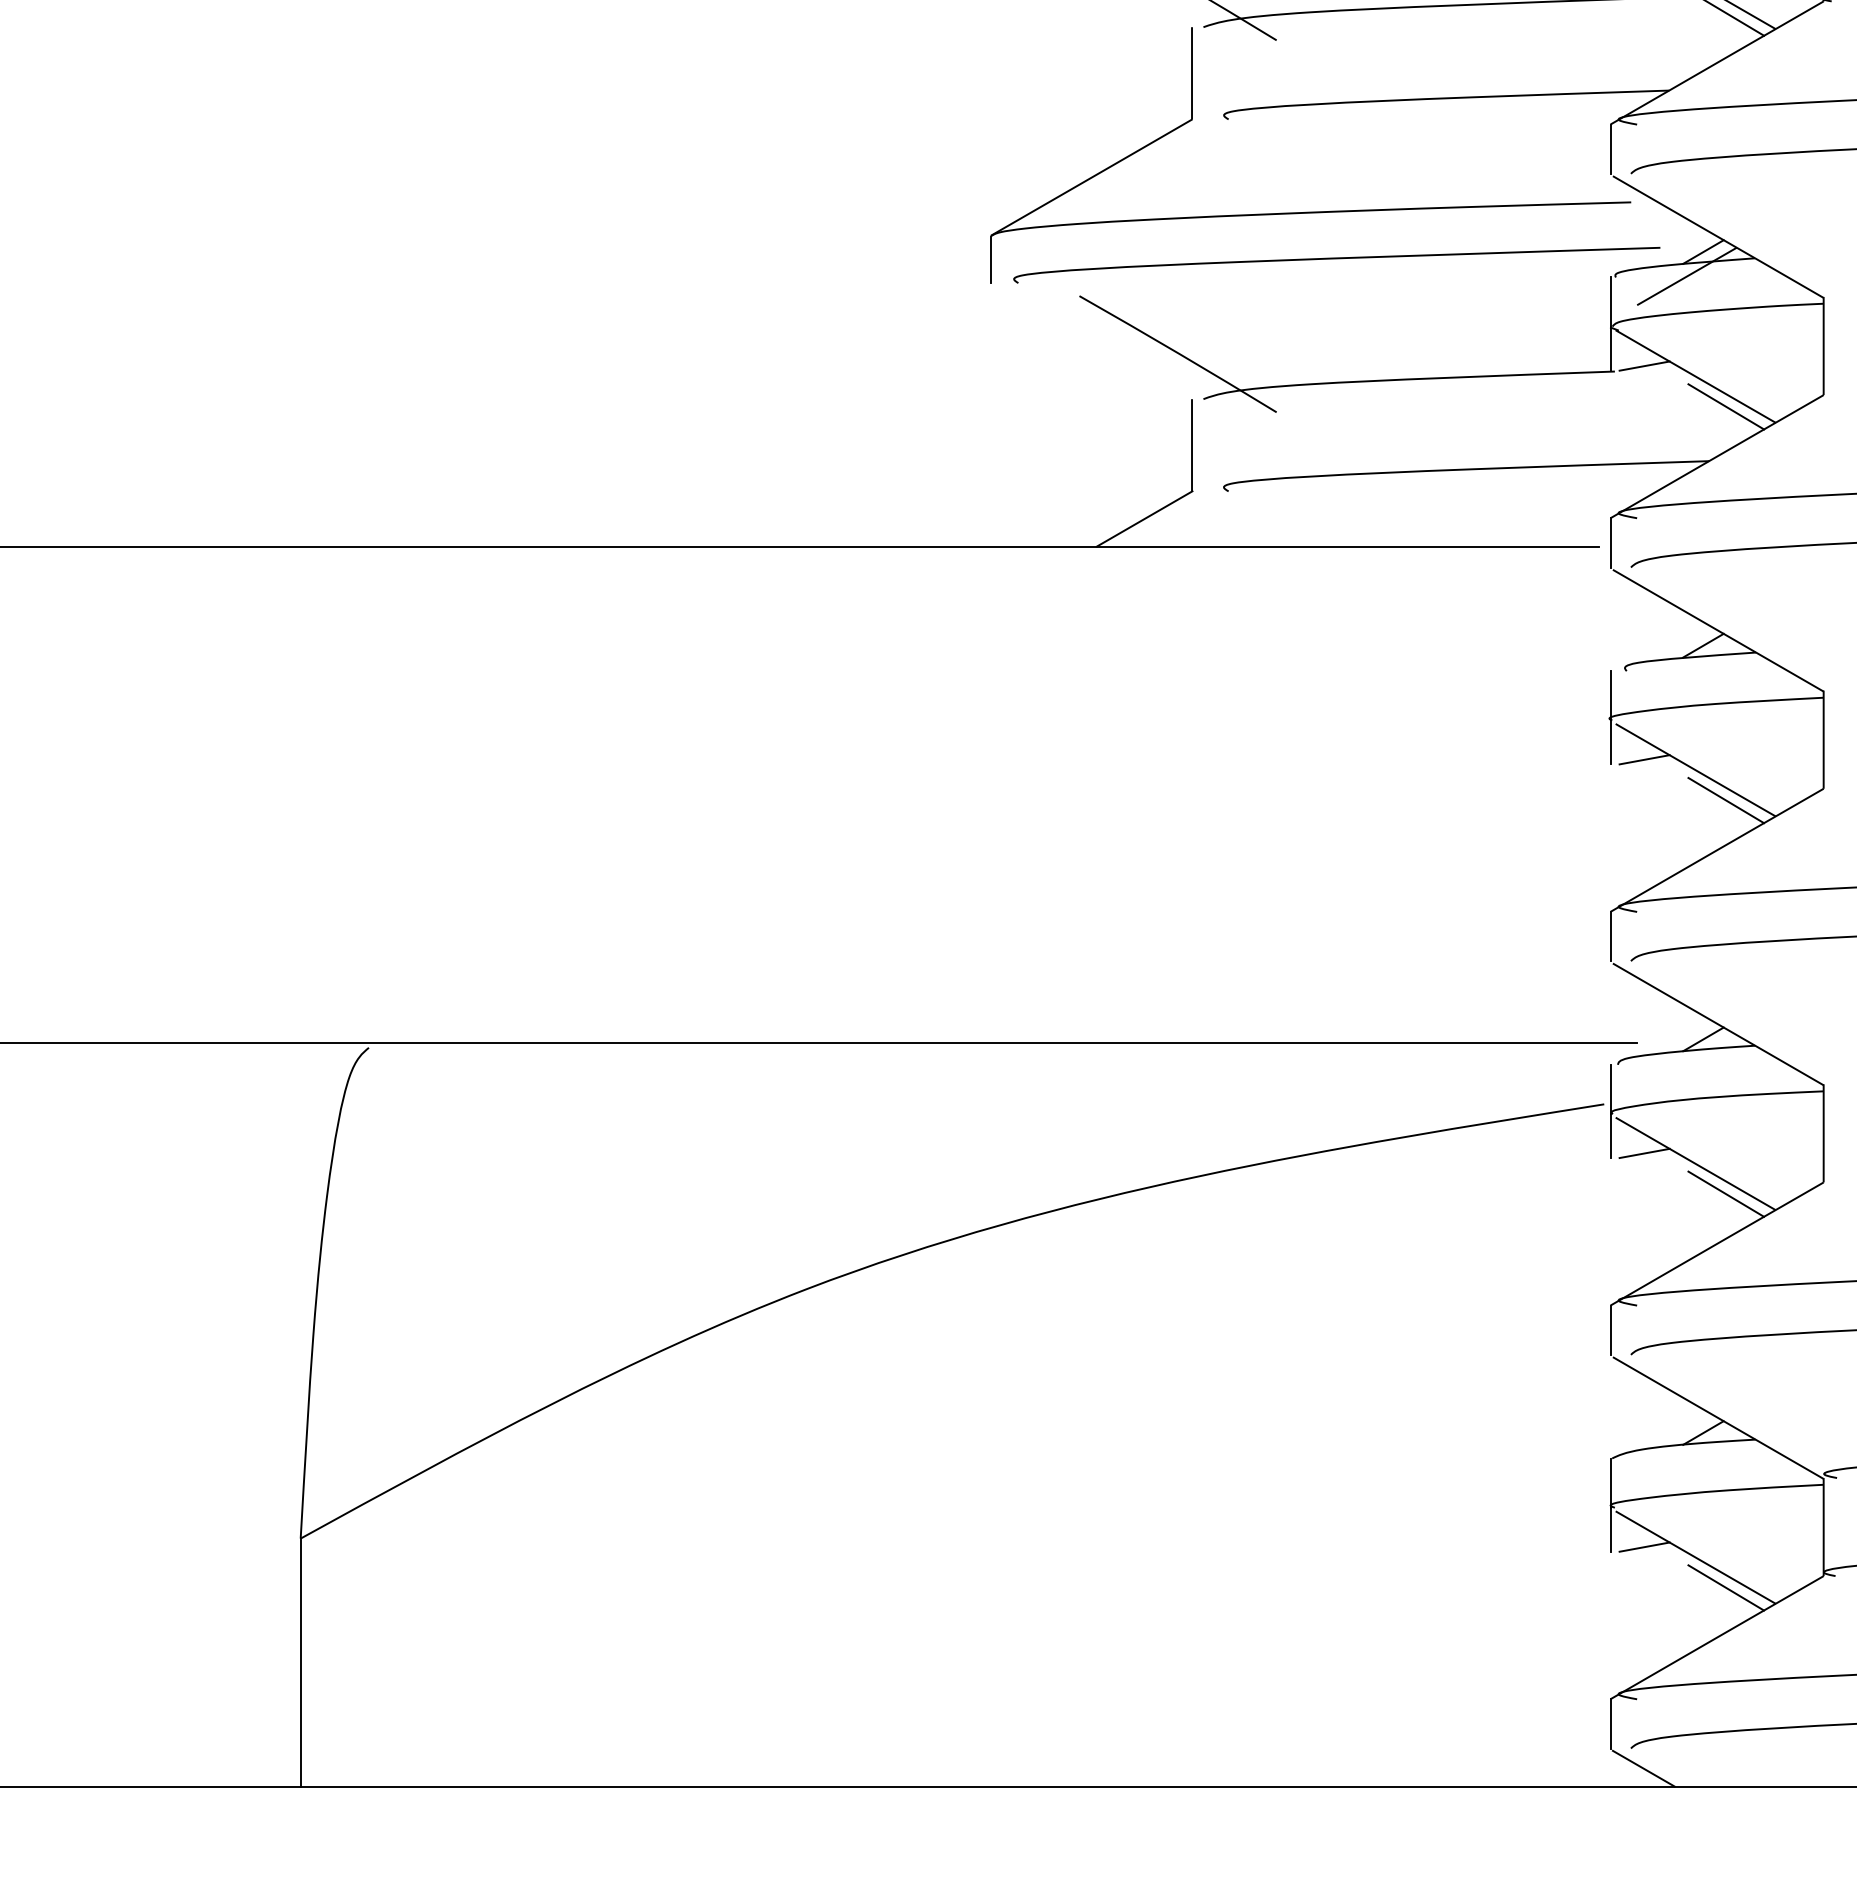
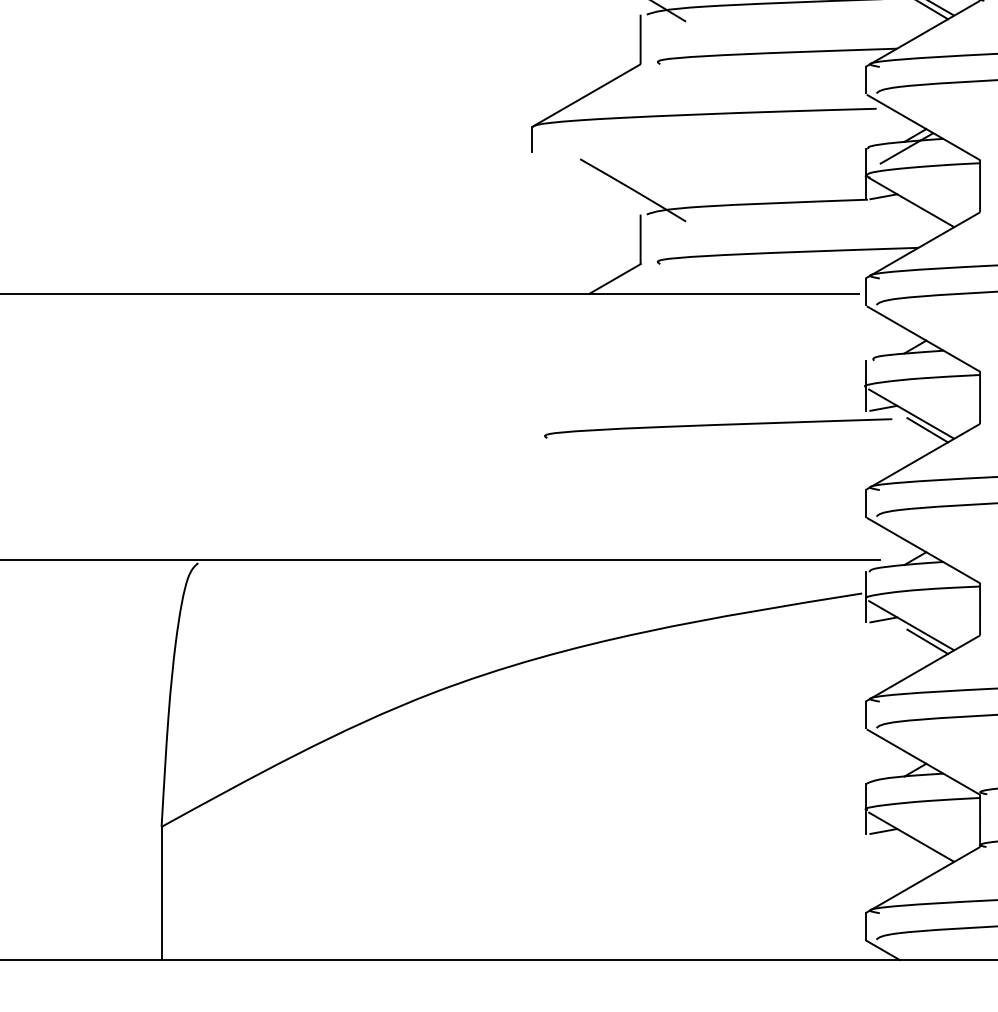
curve: (1336, 259) -> (718, 425), moved
line: (1725, 406) -> (927, 218), removed
line: (1725, 1588) -> (927, 853), removed

